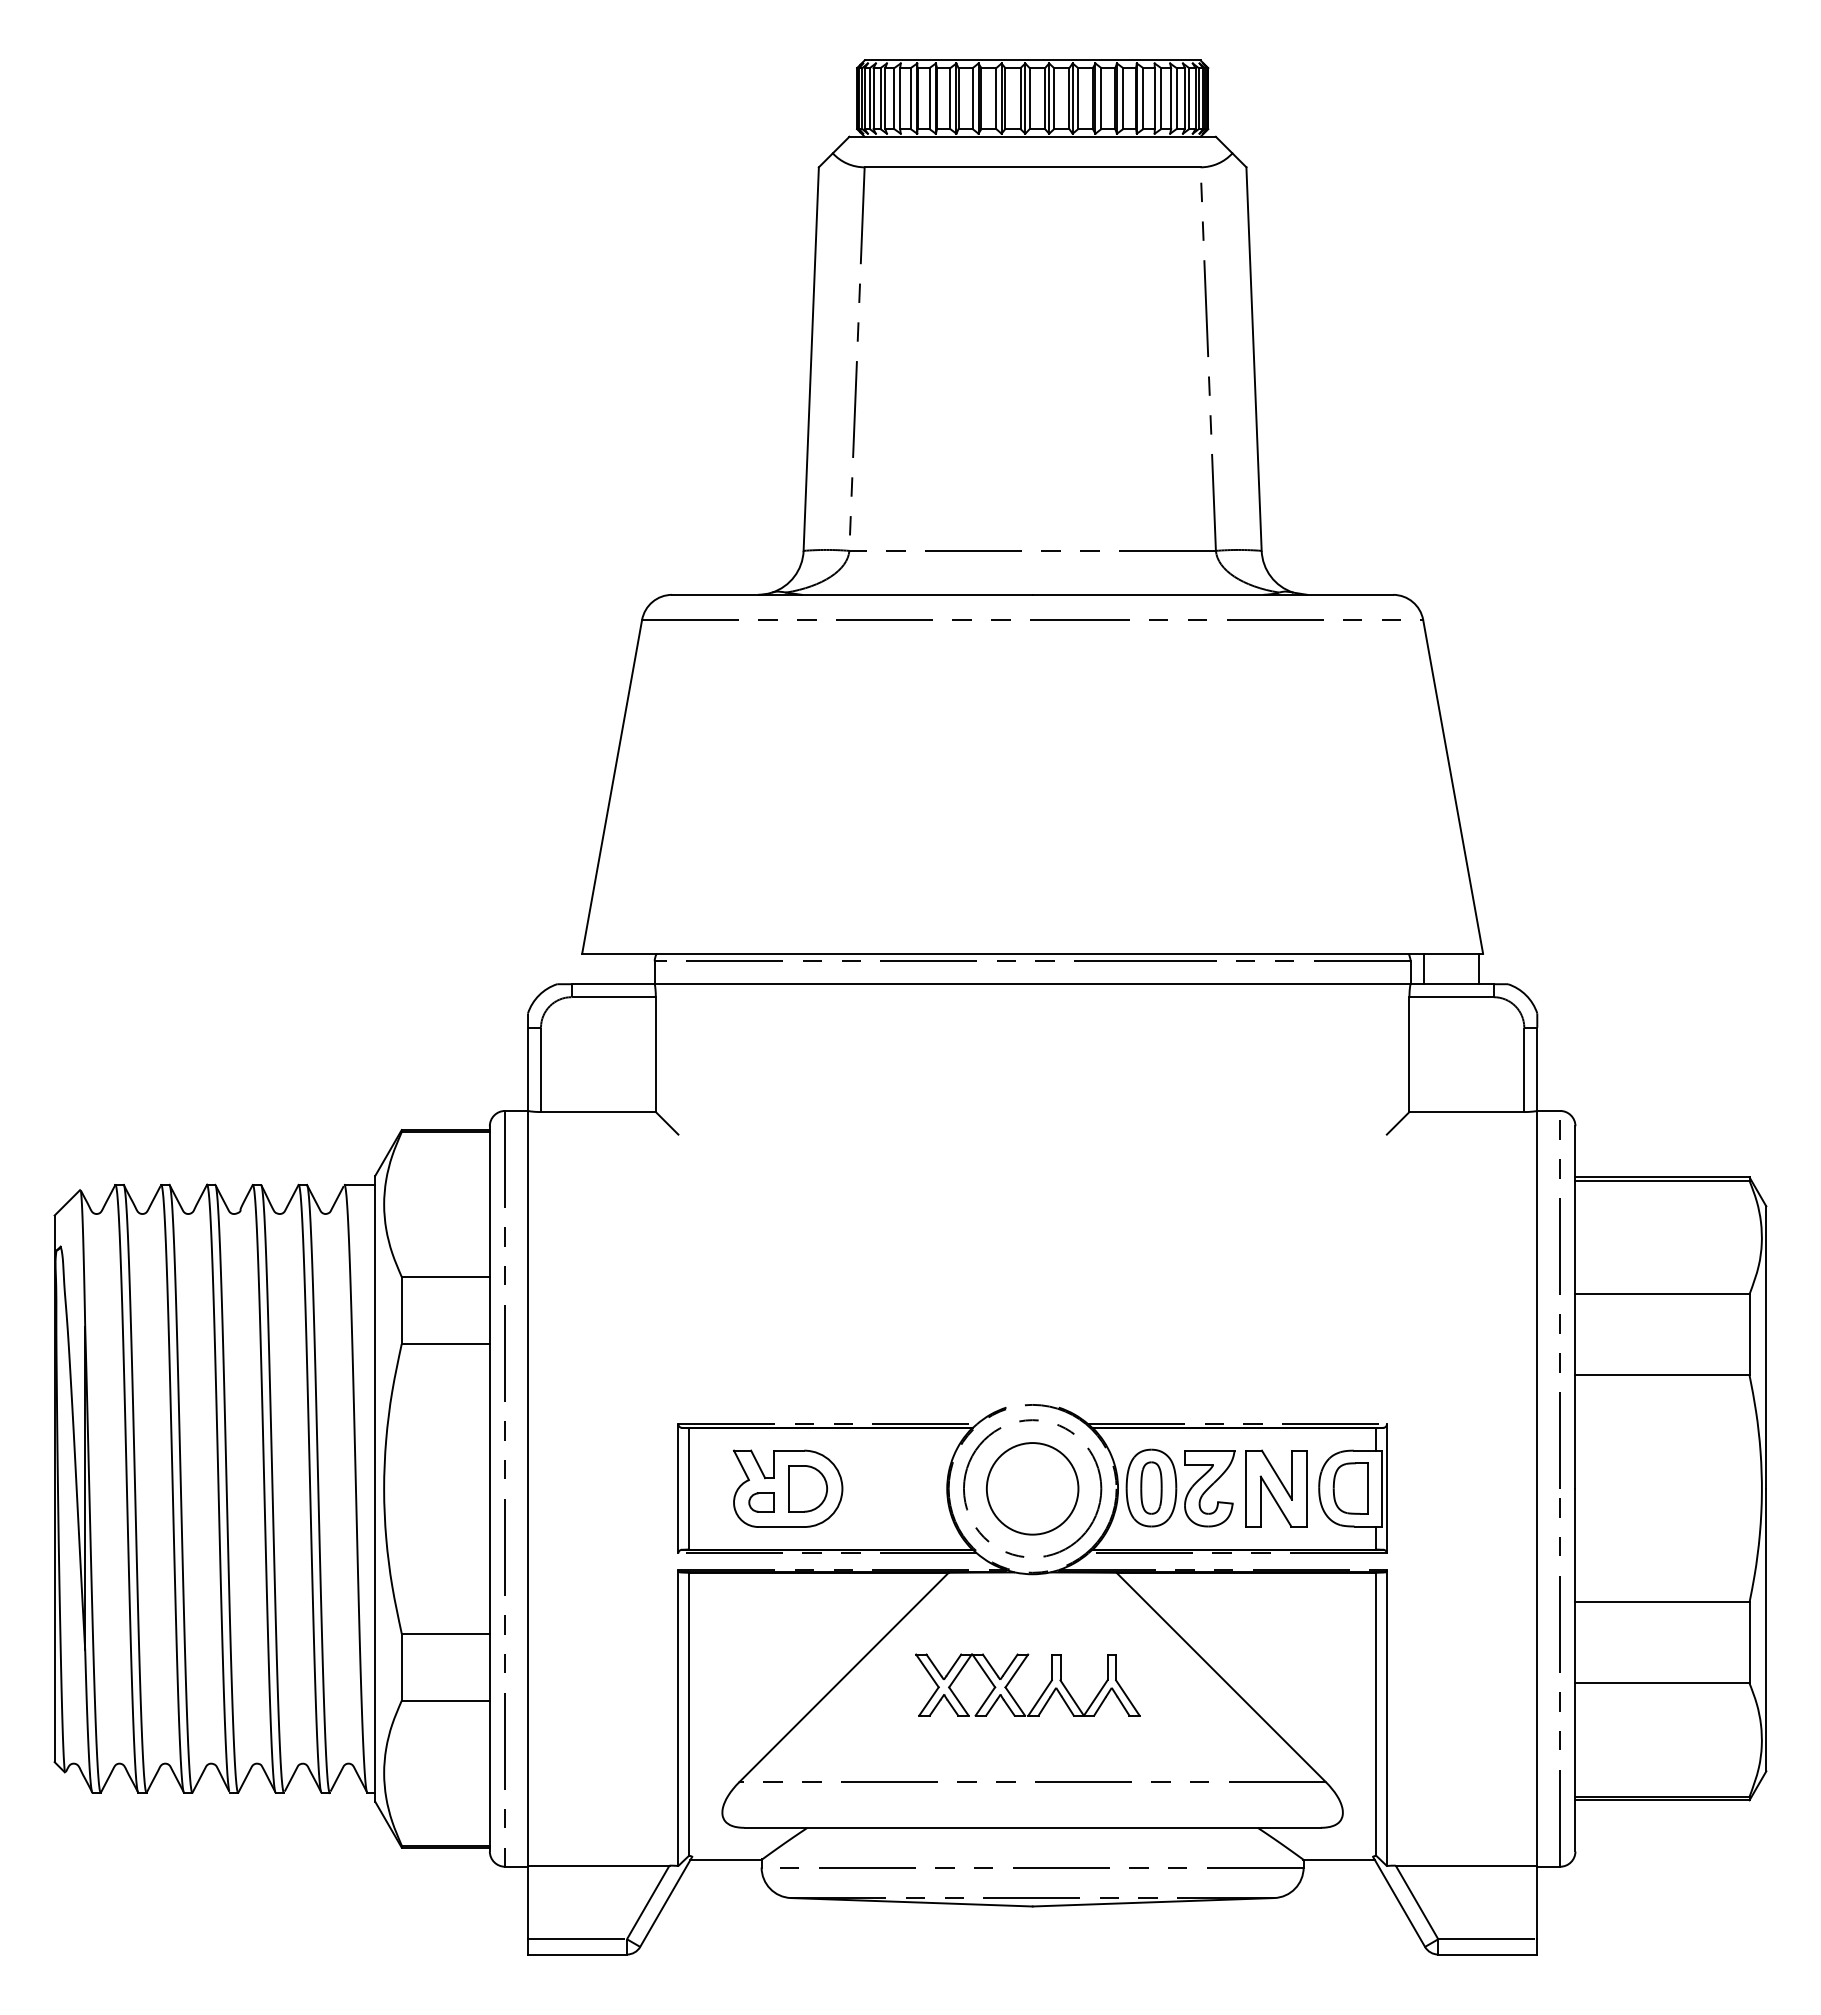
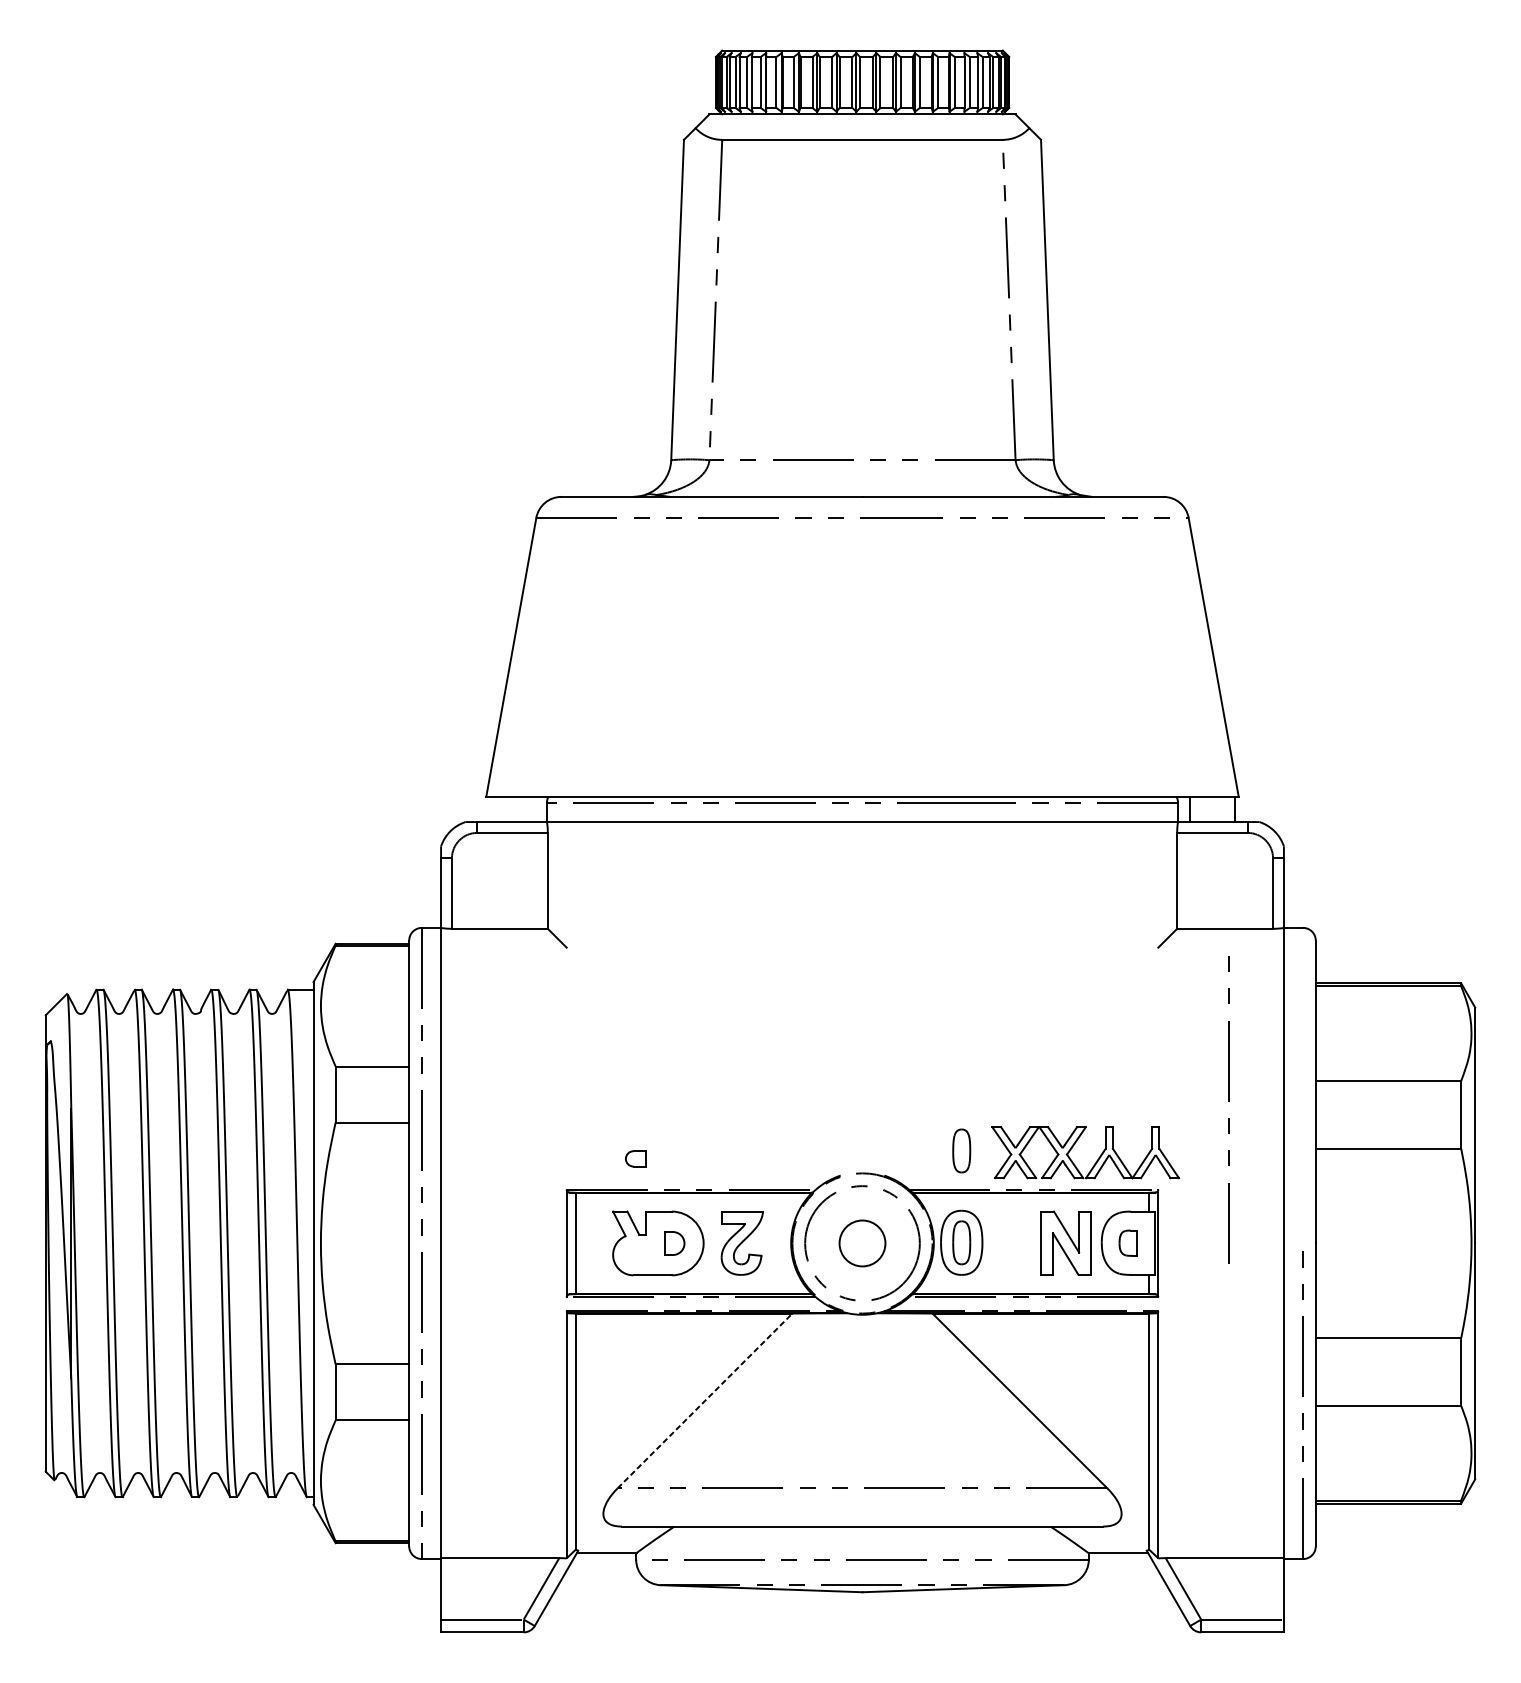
line: (1559, 1294) -> (1228, 1101), moved
part: (1151, 1377) -> (961, 1150), added
part: (807, 1488) -> (674, 1243), size x0.6
circle: (1032, 1488) -> (862, 1243), size x0.6
part: (1209, 1488) -> (742, 1243), moved
part: (1350, 1488) -> (1127, 1243), size x0.6
part: (761, 1502) -> (636, 1158), moved
part: (1014, 1676) -> (1074, 1145), moved
line: (844, 1677) -> (705, 1401), solid -> dashed

